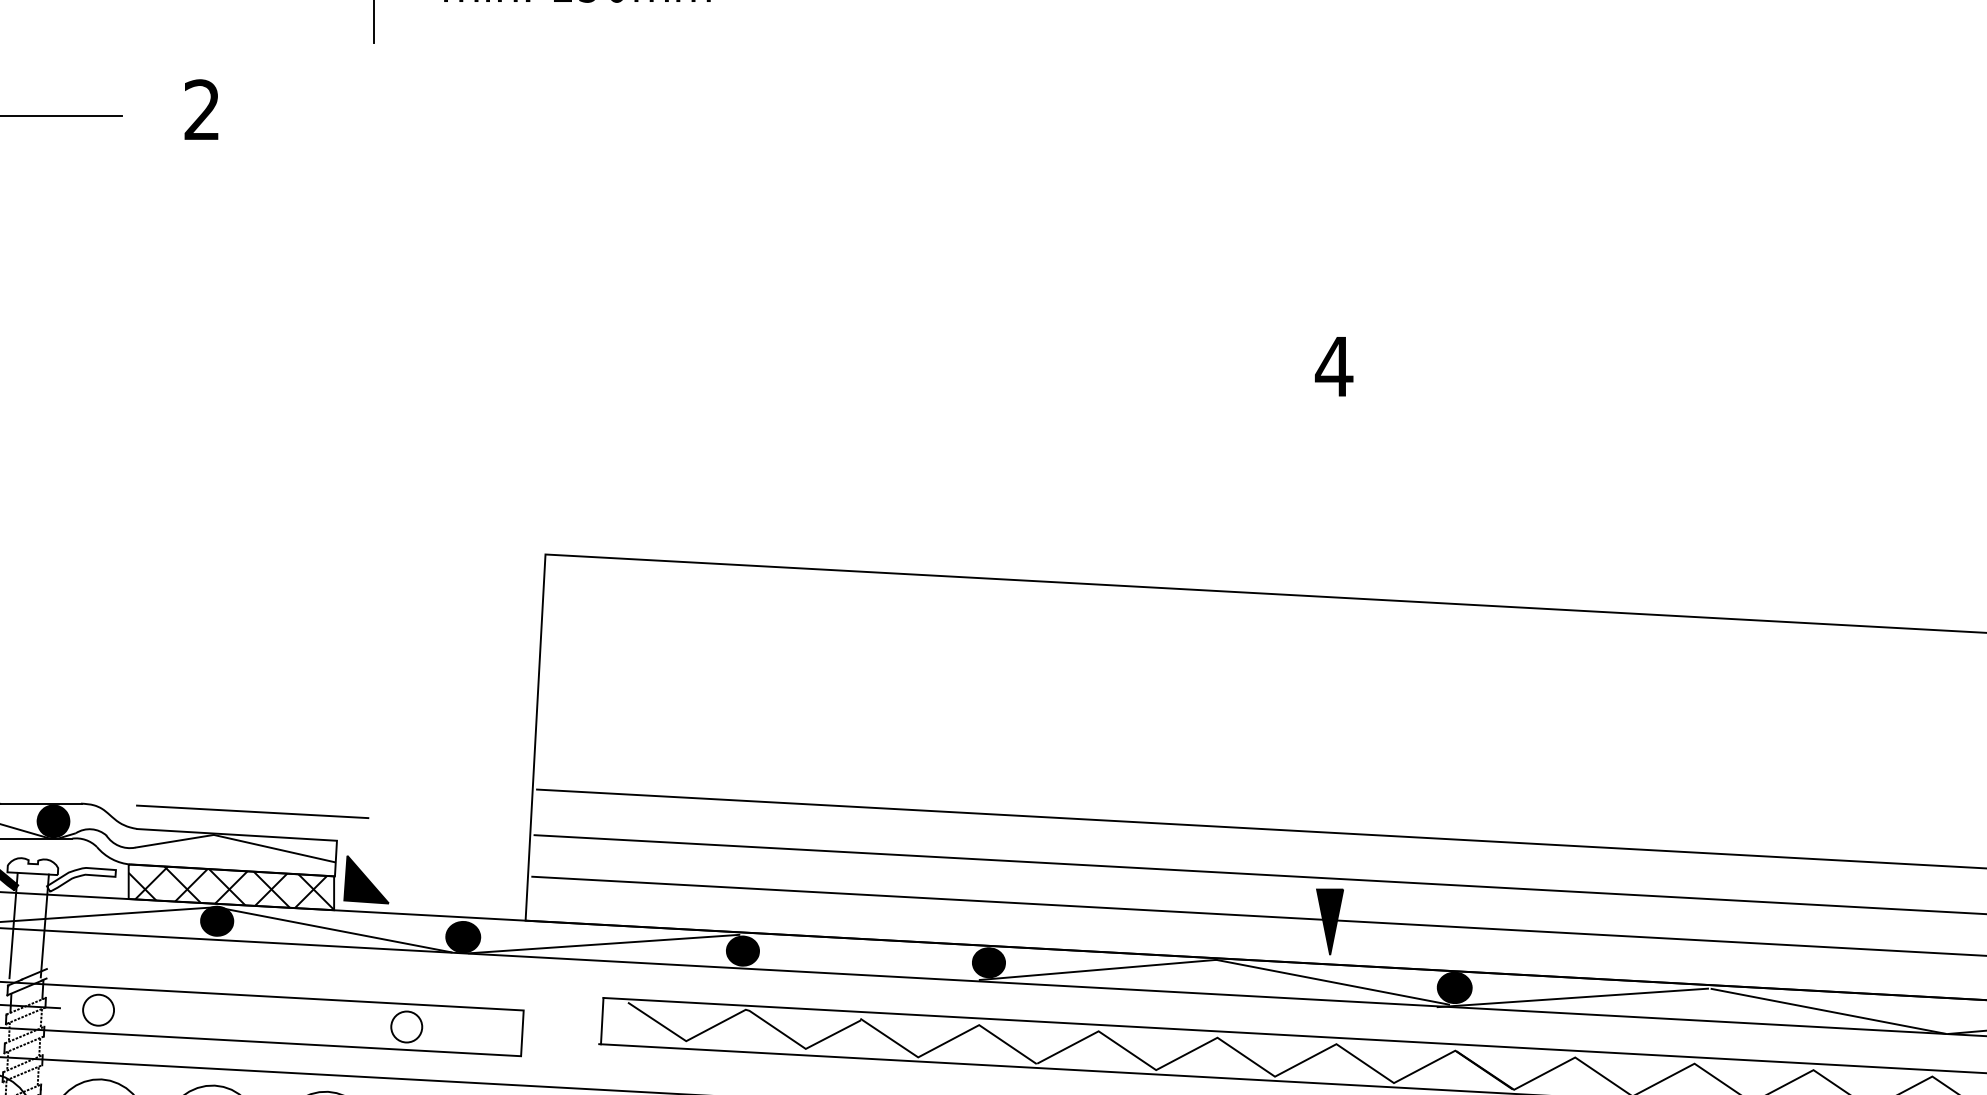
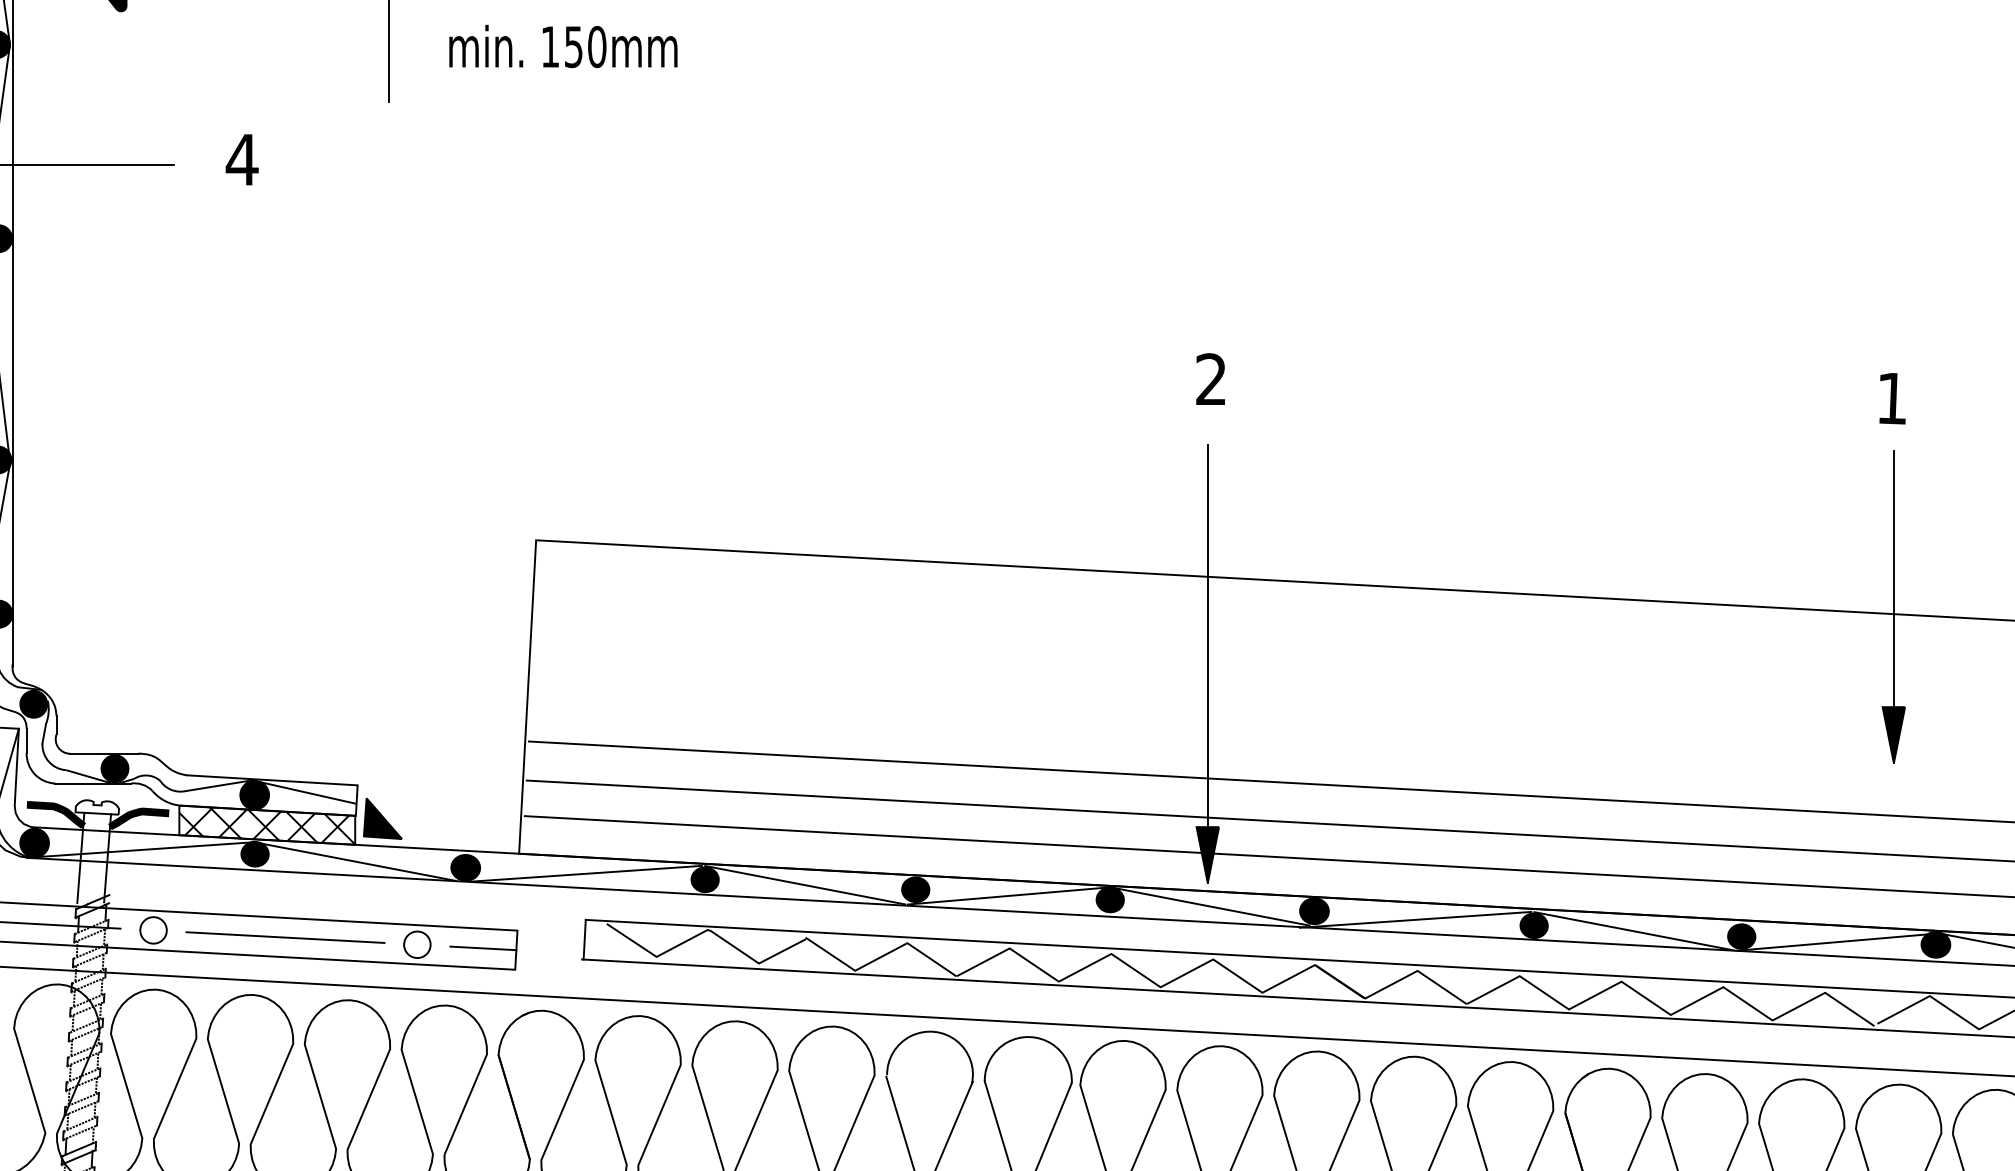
text: (201, 109) -> (241, 159), 2 -> 4
text: (1333, 365) -> (1210, 378), 4 -> 2
line: (1329, 698) -> (1207, 663), added
line: (252, 811) -> (285, 937), moved
fill: (216, 851) -> (254, 794), added
fill: (80, 879) -> (138, 818), added
line: (860, 956) -> (805, 884), added
fill: (1215, 974) -> (1109, 899), added
fill: (1710, 1004) -> (1533, 925), added
fill: (1953, 1017) -> (1741, 936), added
line: (484, 1031) -> (483, 948), added

